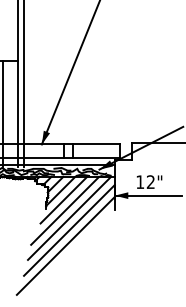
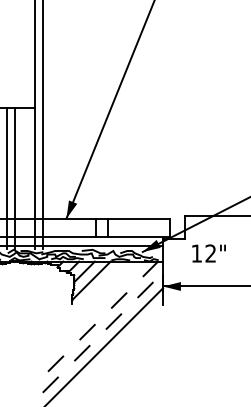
text: (149, 182) -> (208, 253), moved
line: (63, 200) -> (95, 292), removed
line: (65, 210) -> (97, 306), removed
line: (69, 218) -> (103, 316), solid -> dashed
line: (69, 230) -> (103, 332), solid -> dashed

